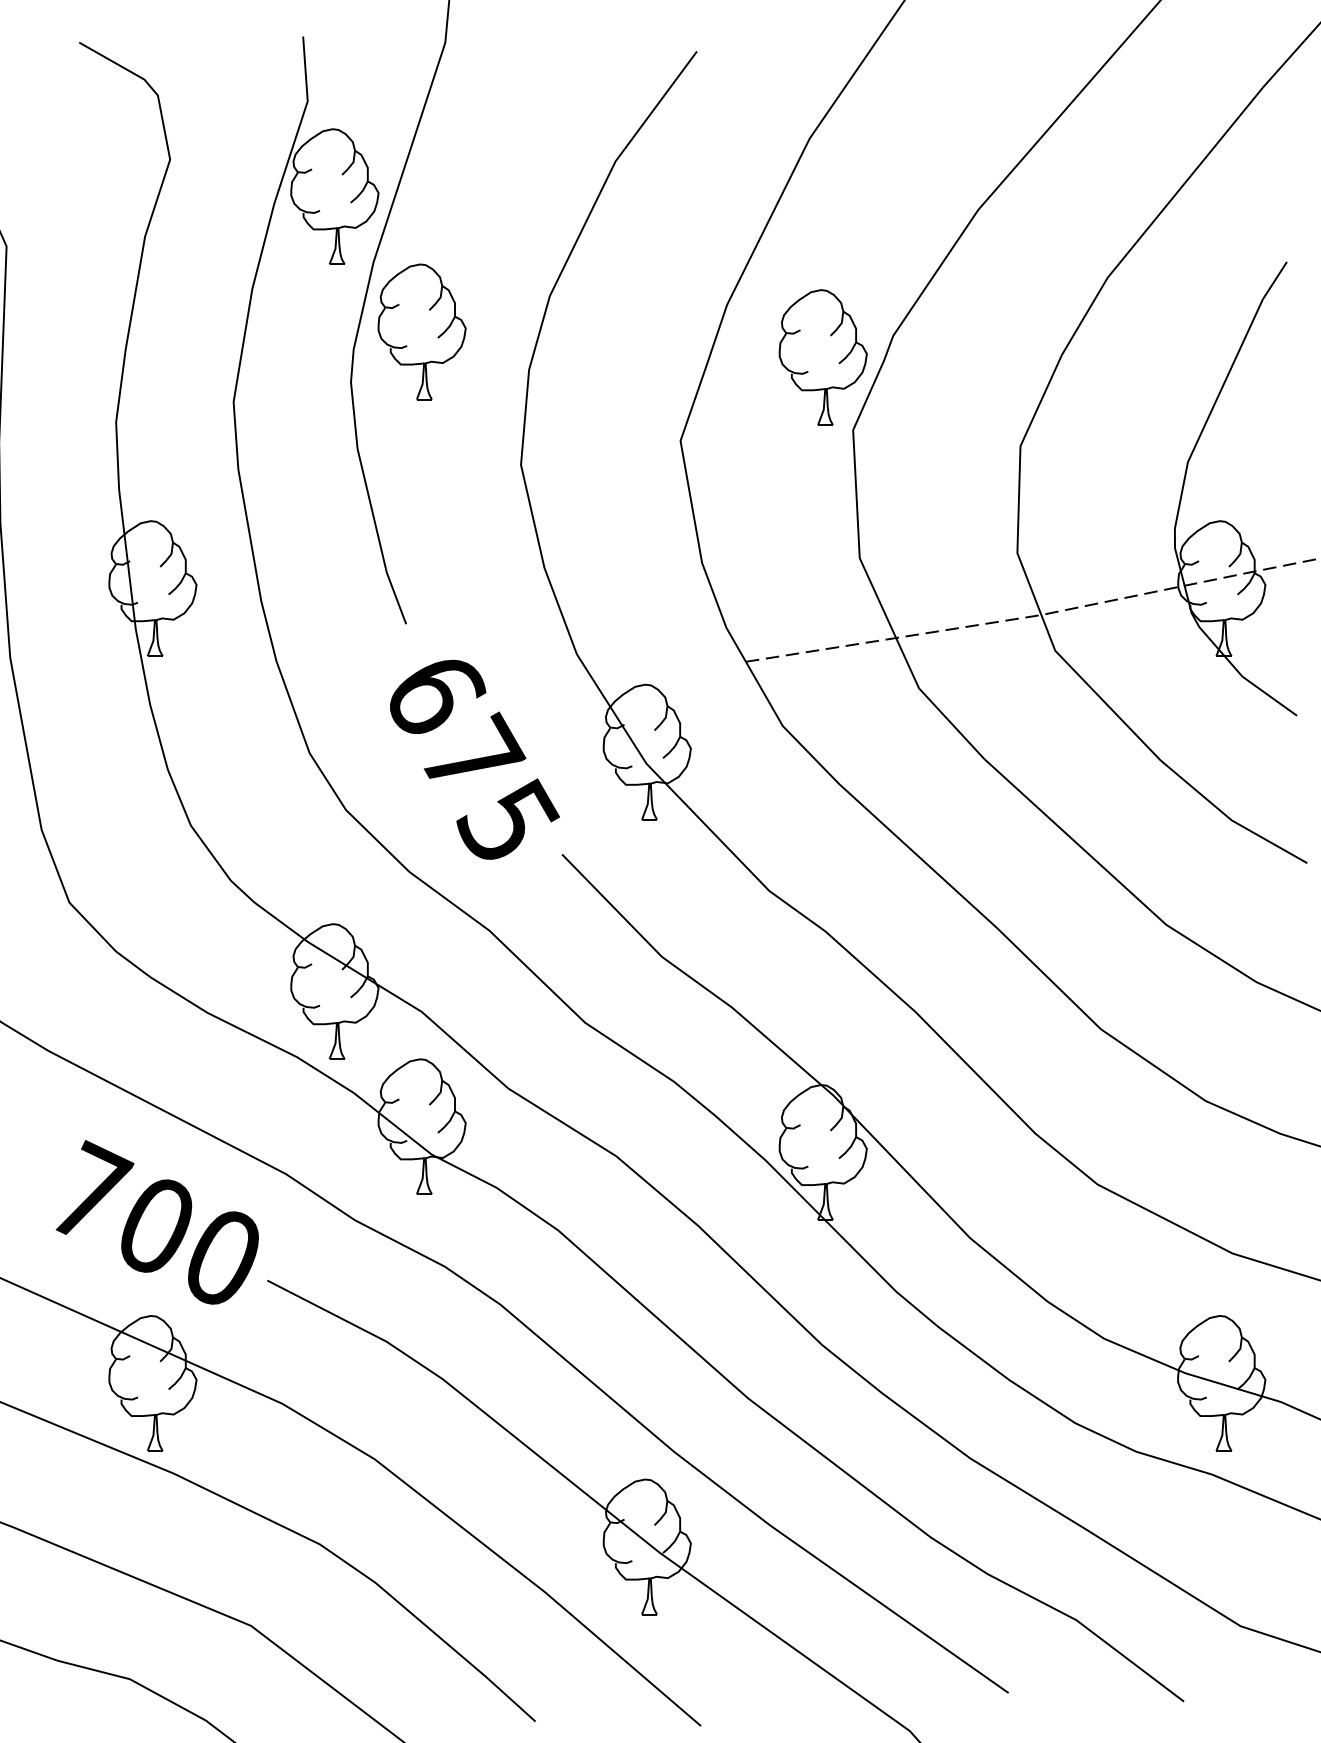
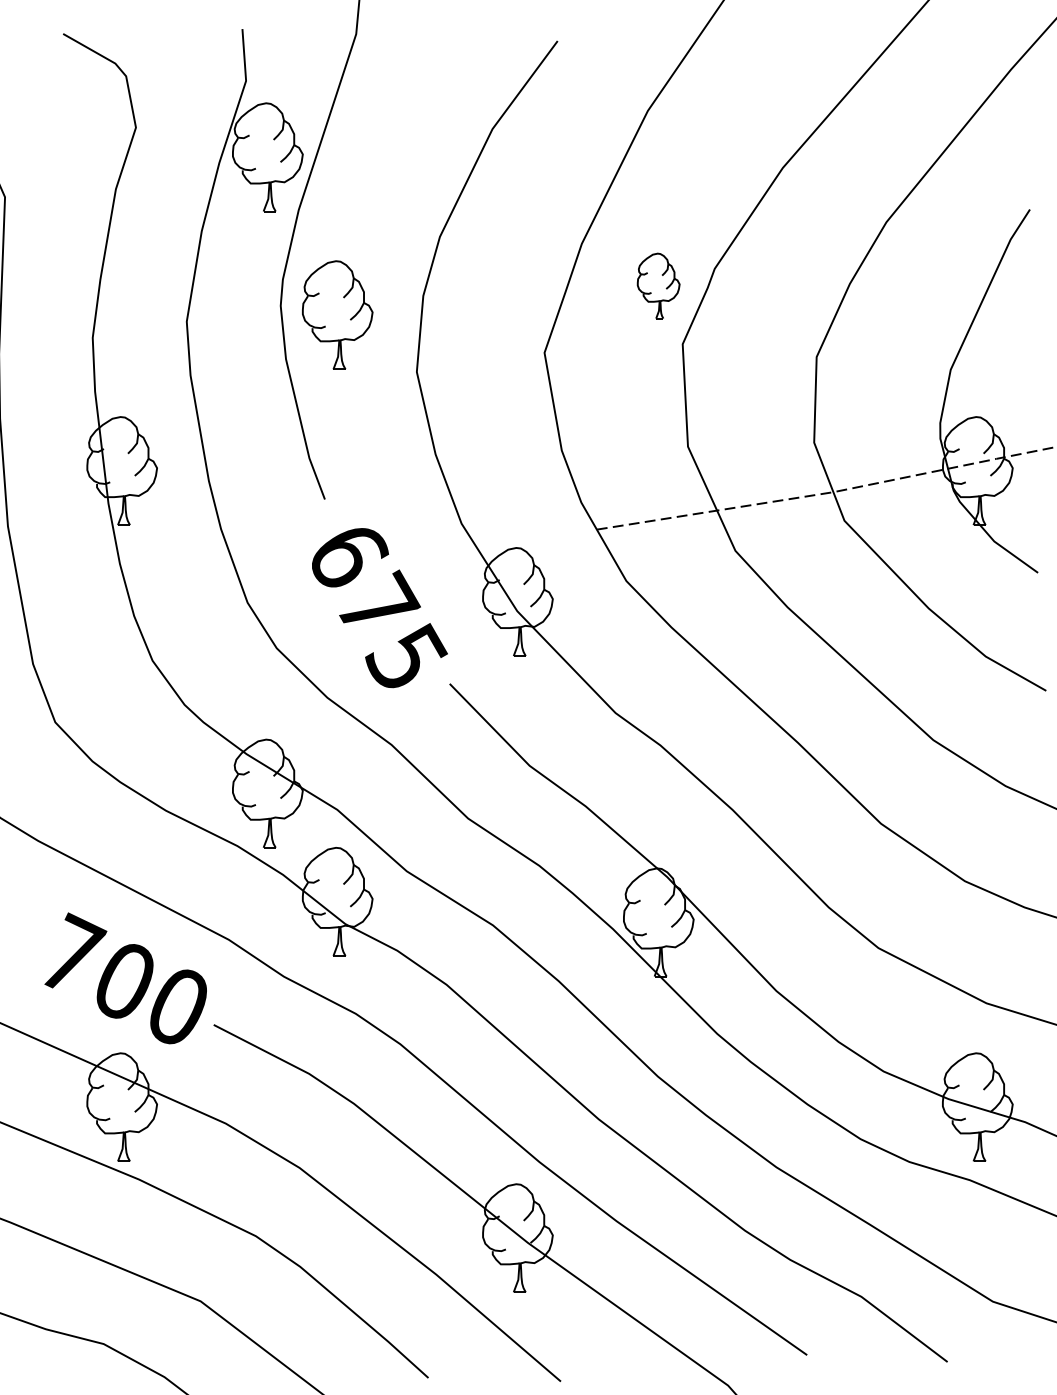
part: (421, 331) -> (337, 314), moved
part: (822, 357) -> (658, 286), size x0.6

